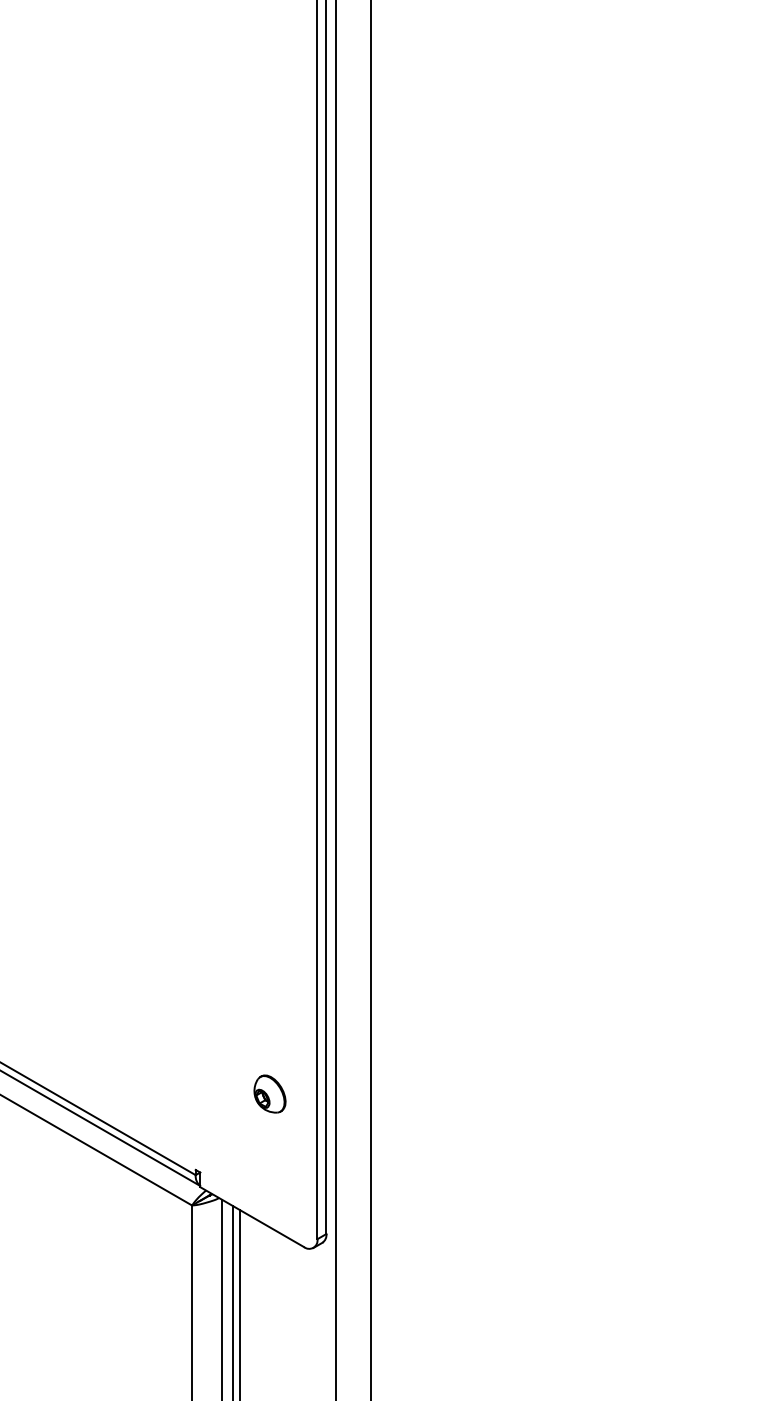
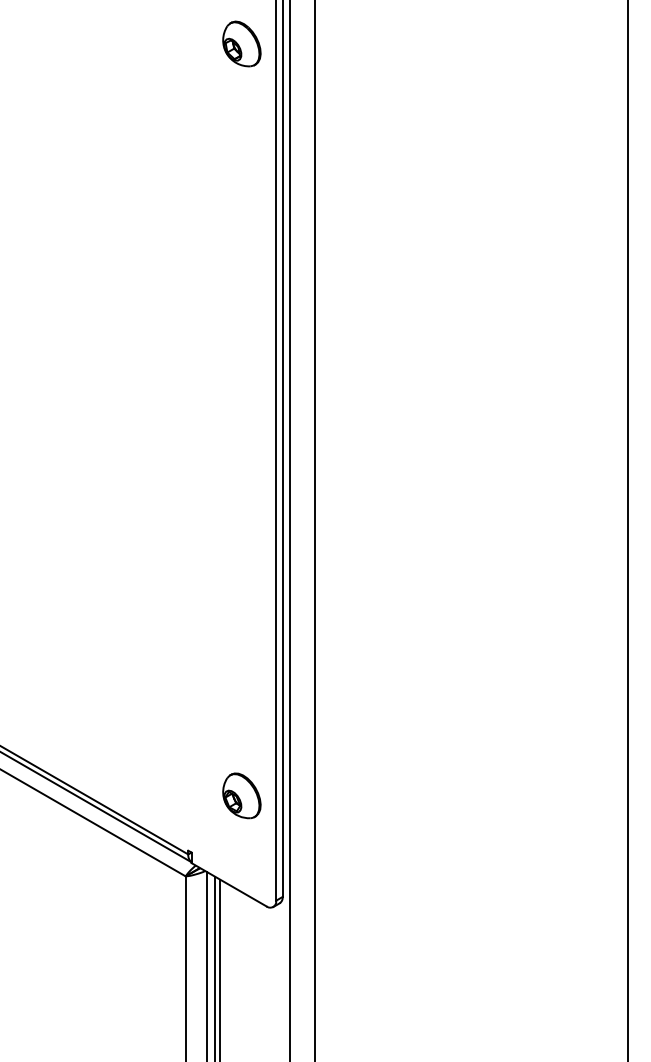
part: (269, 51) -> (241, 43), added
part: (269, 1093) -> (241, 795), size x1.67

